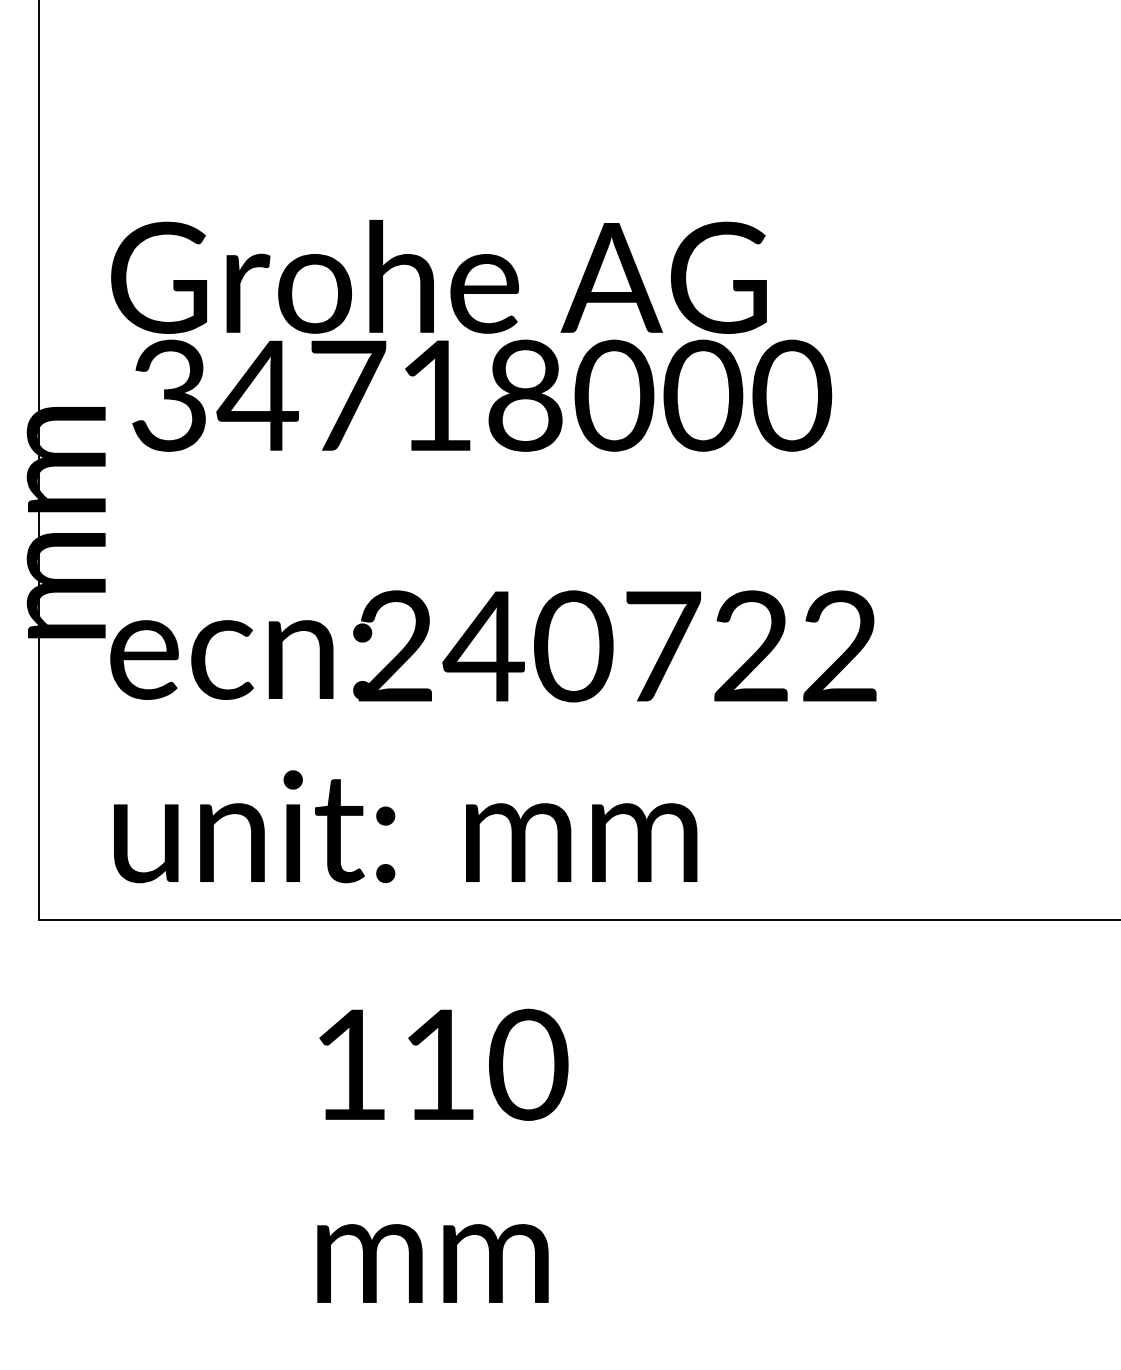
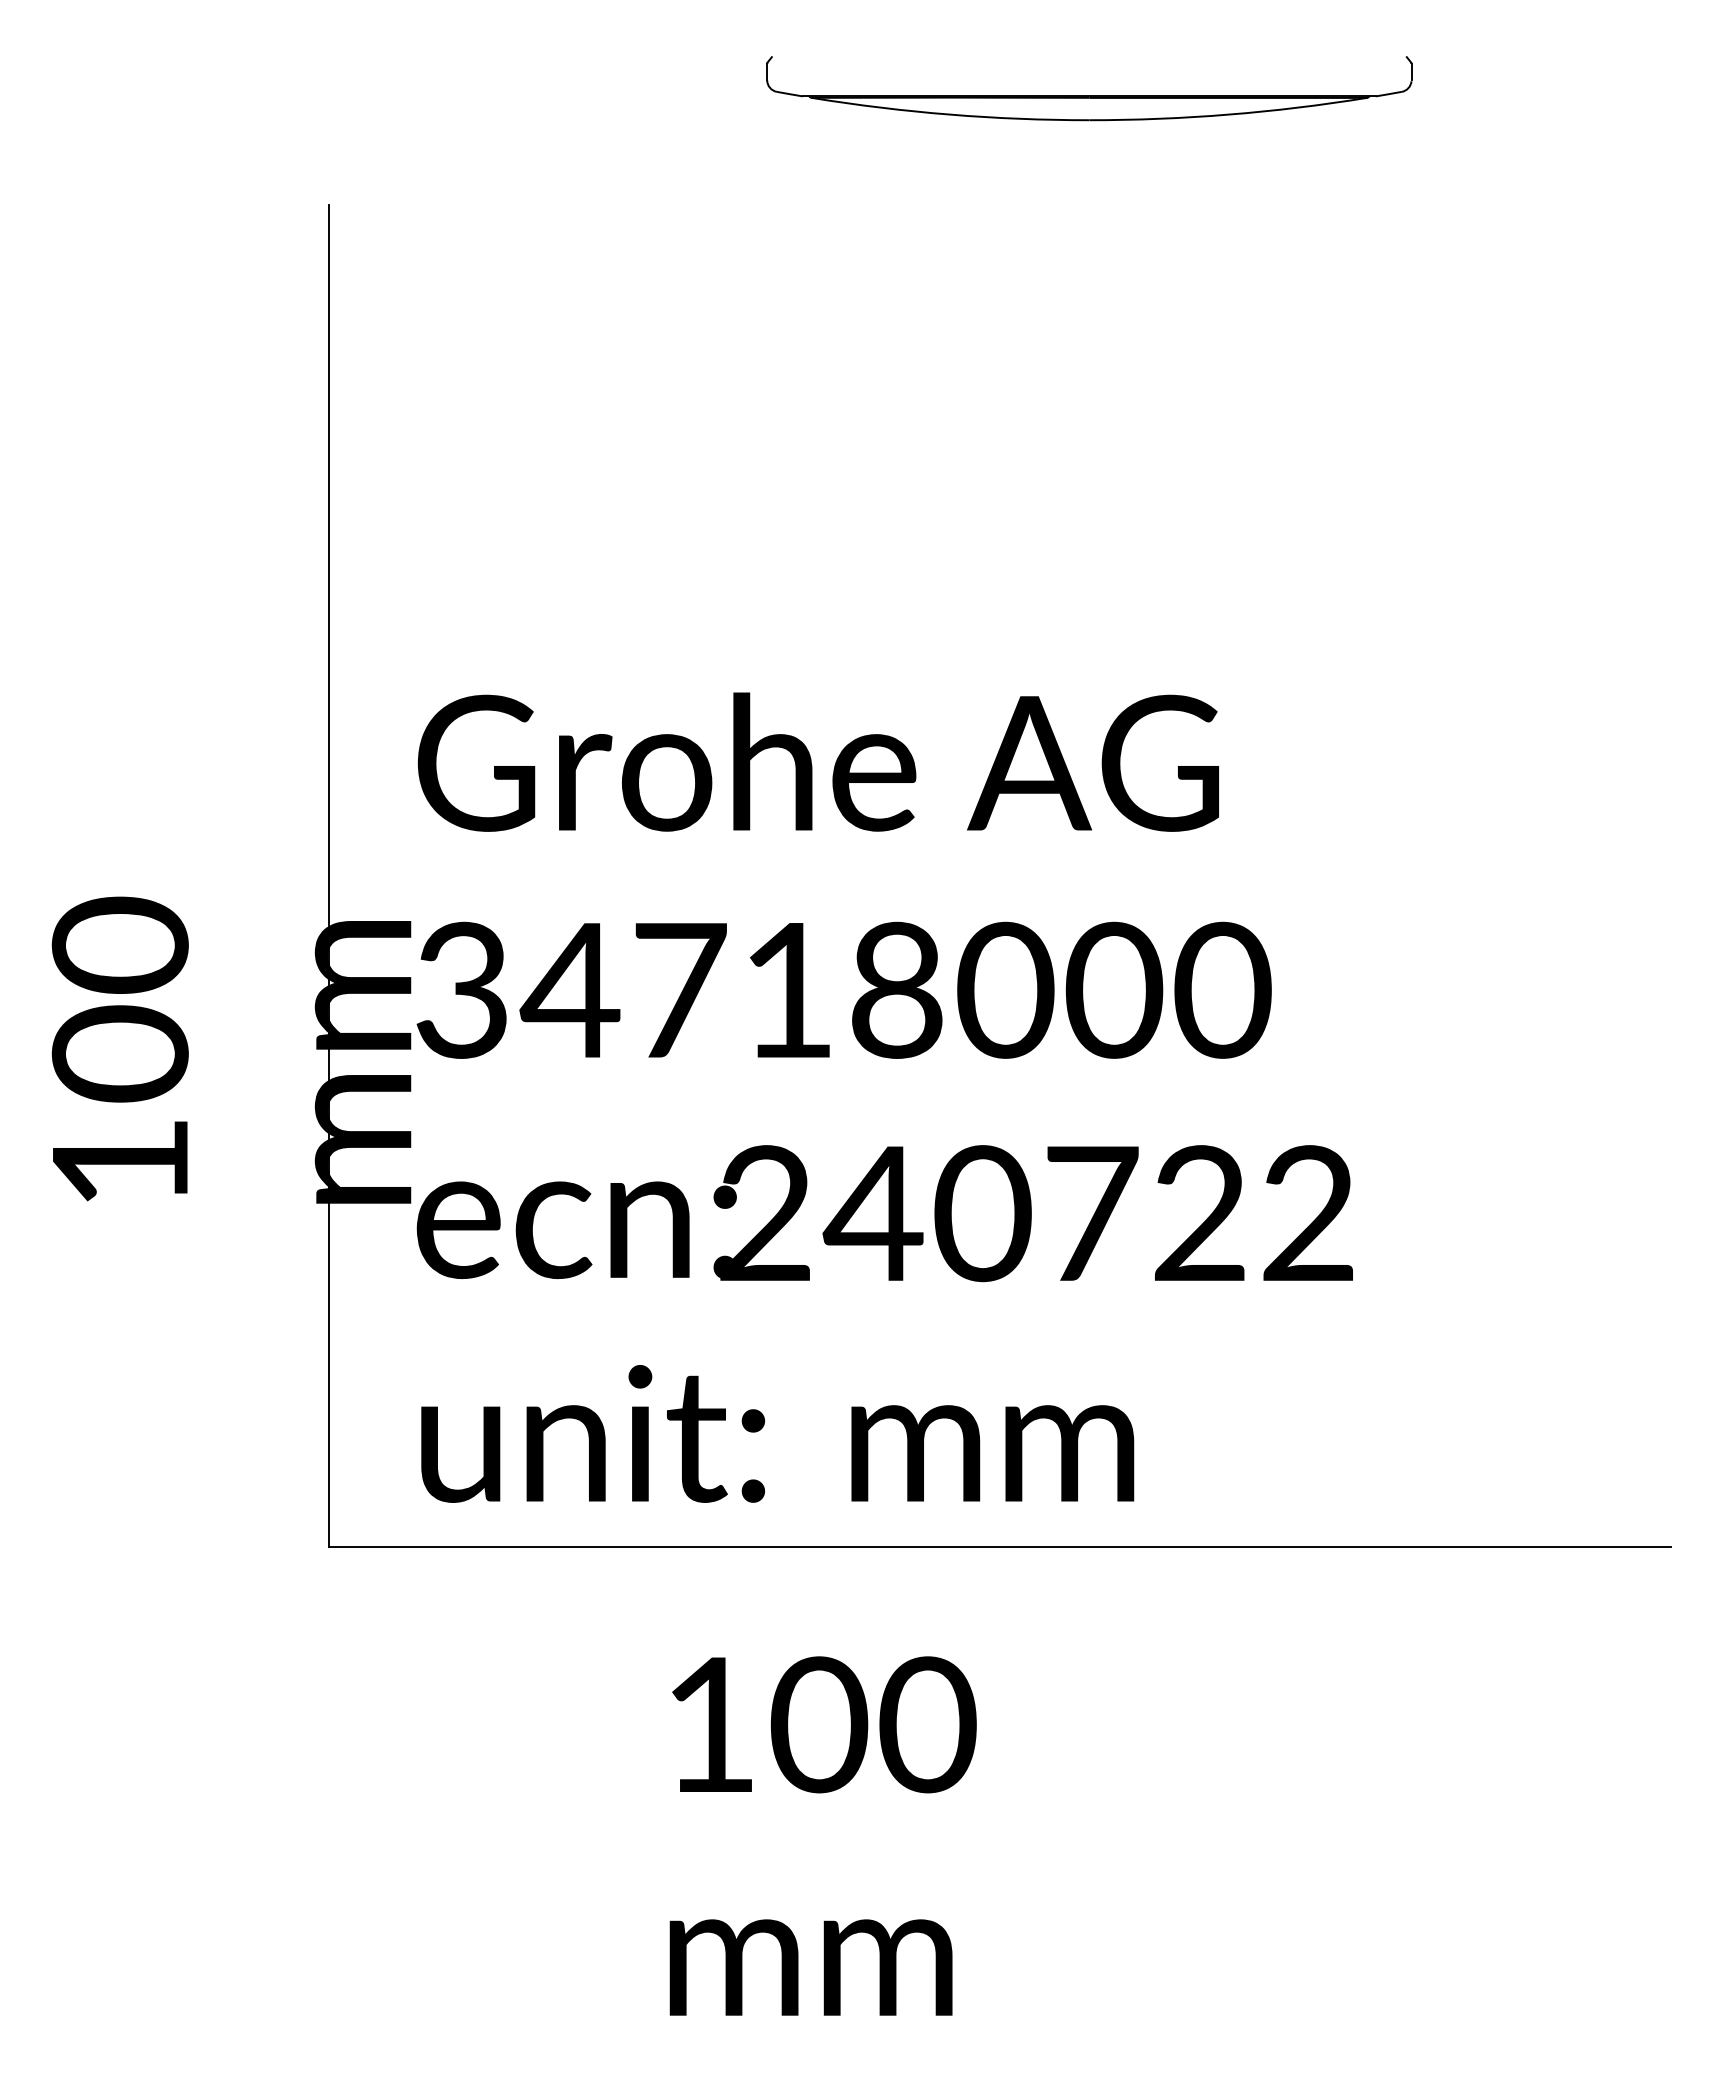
text: (481, 395) -> (843, 989), moved
text: (439, 1064) -> (819, 1724), 110 -> 100

